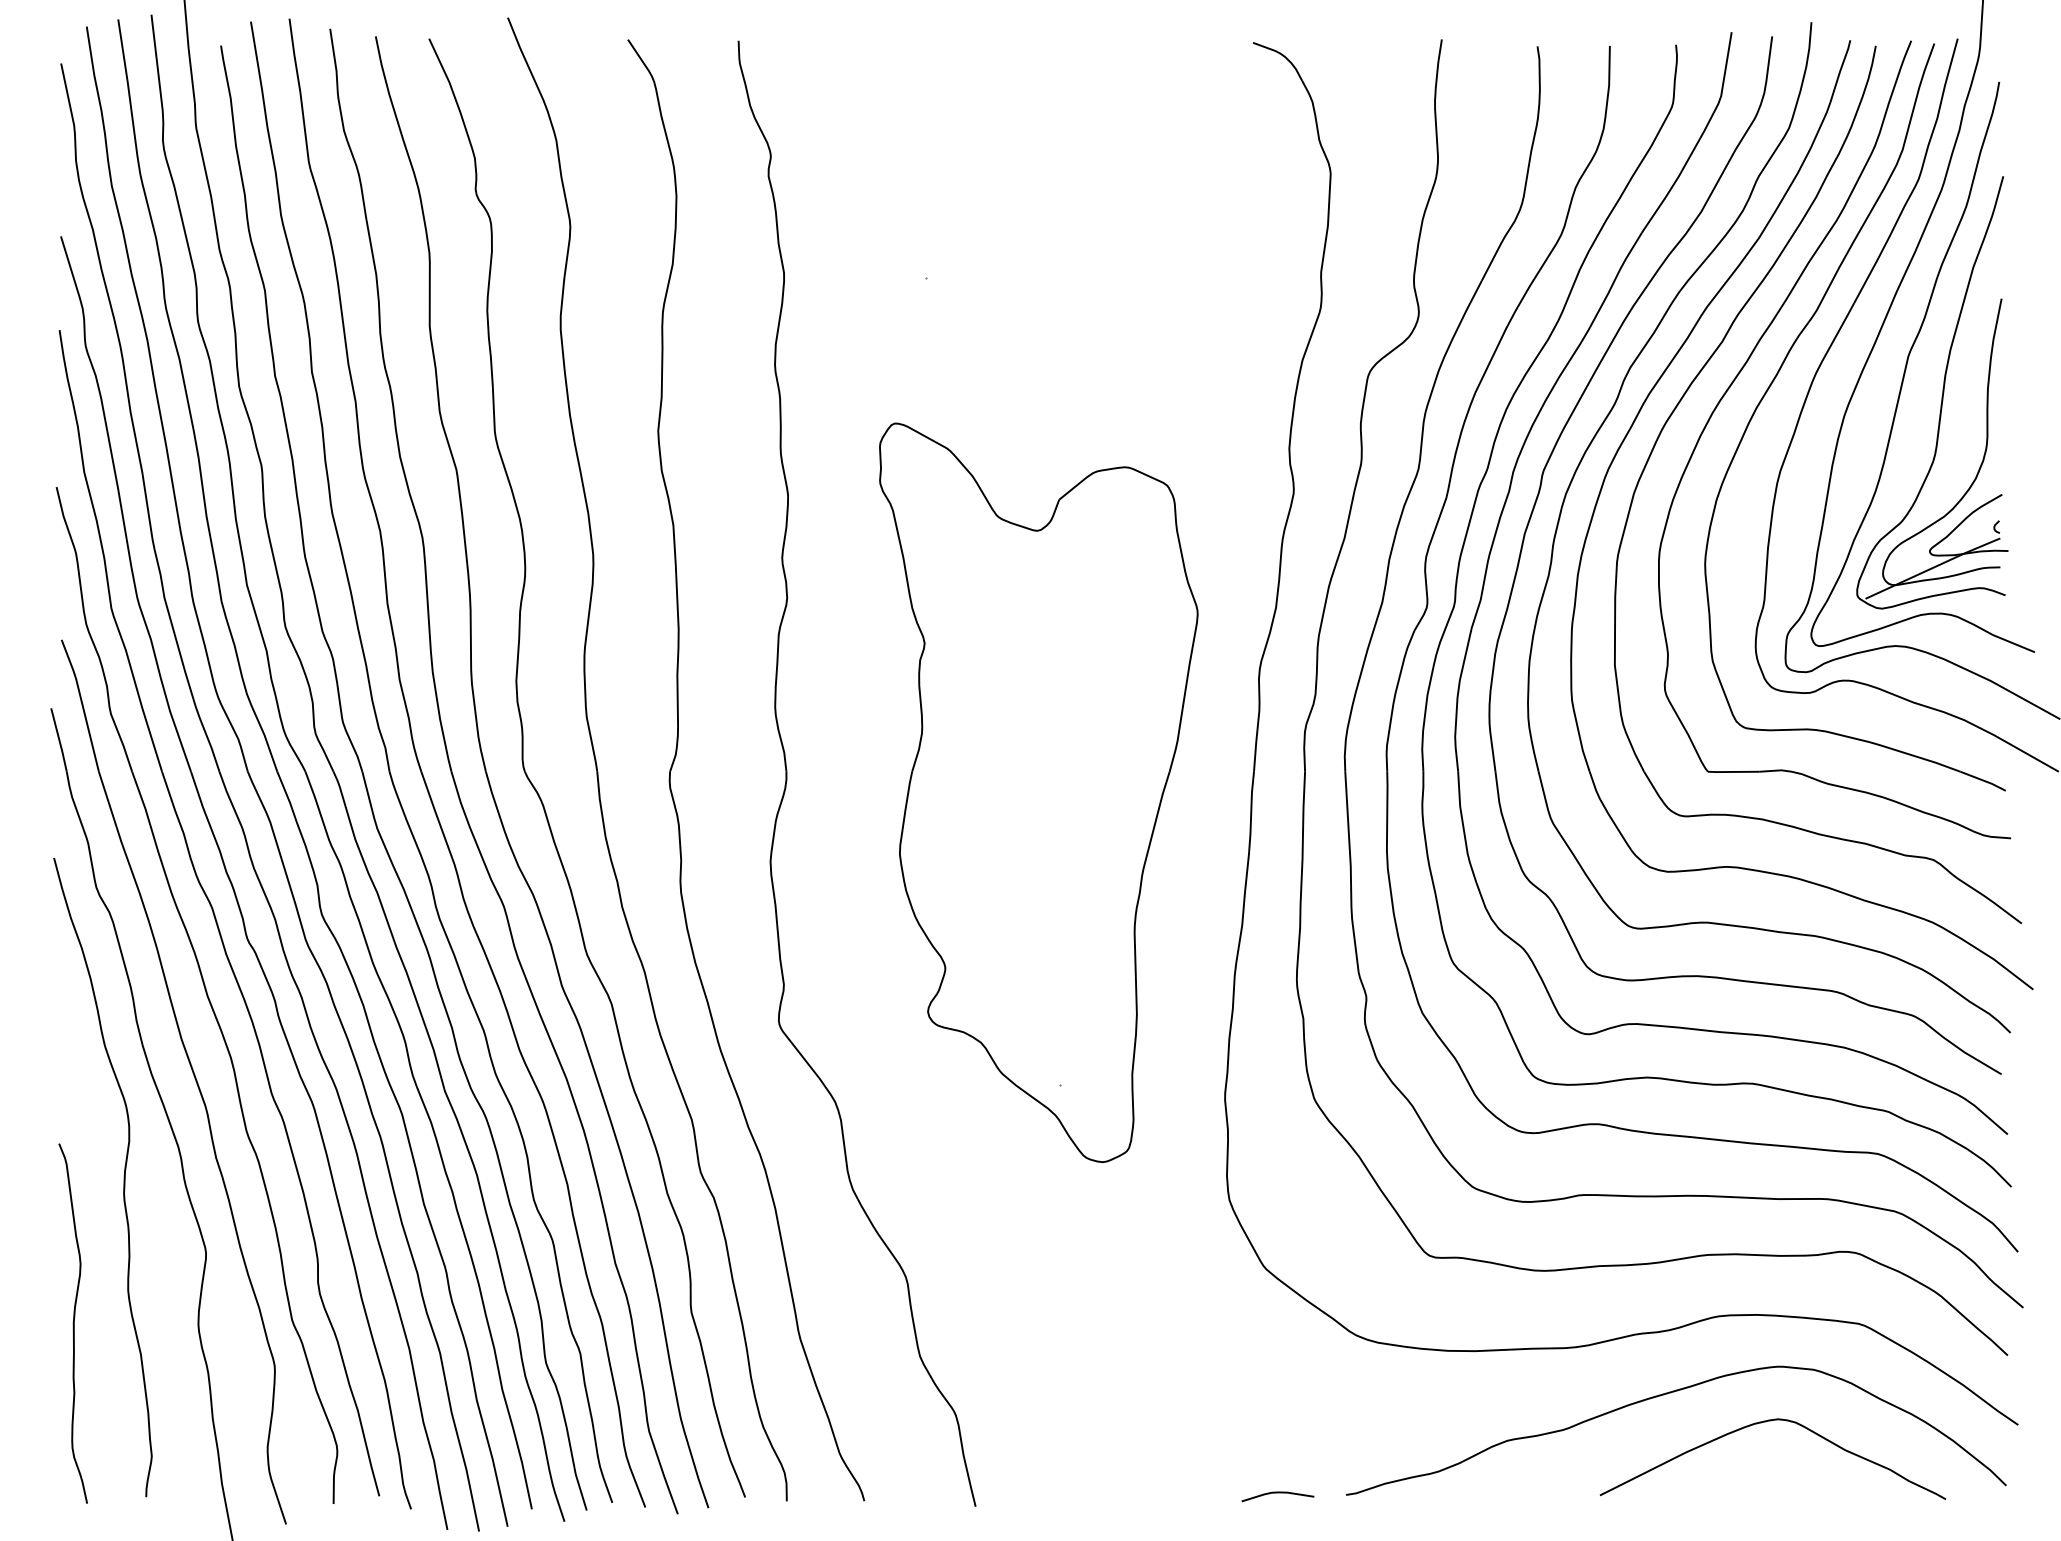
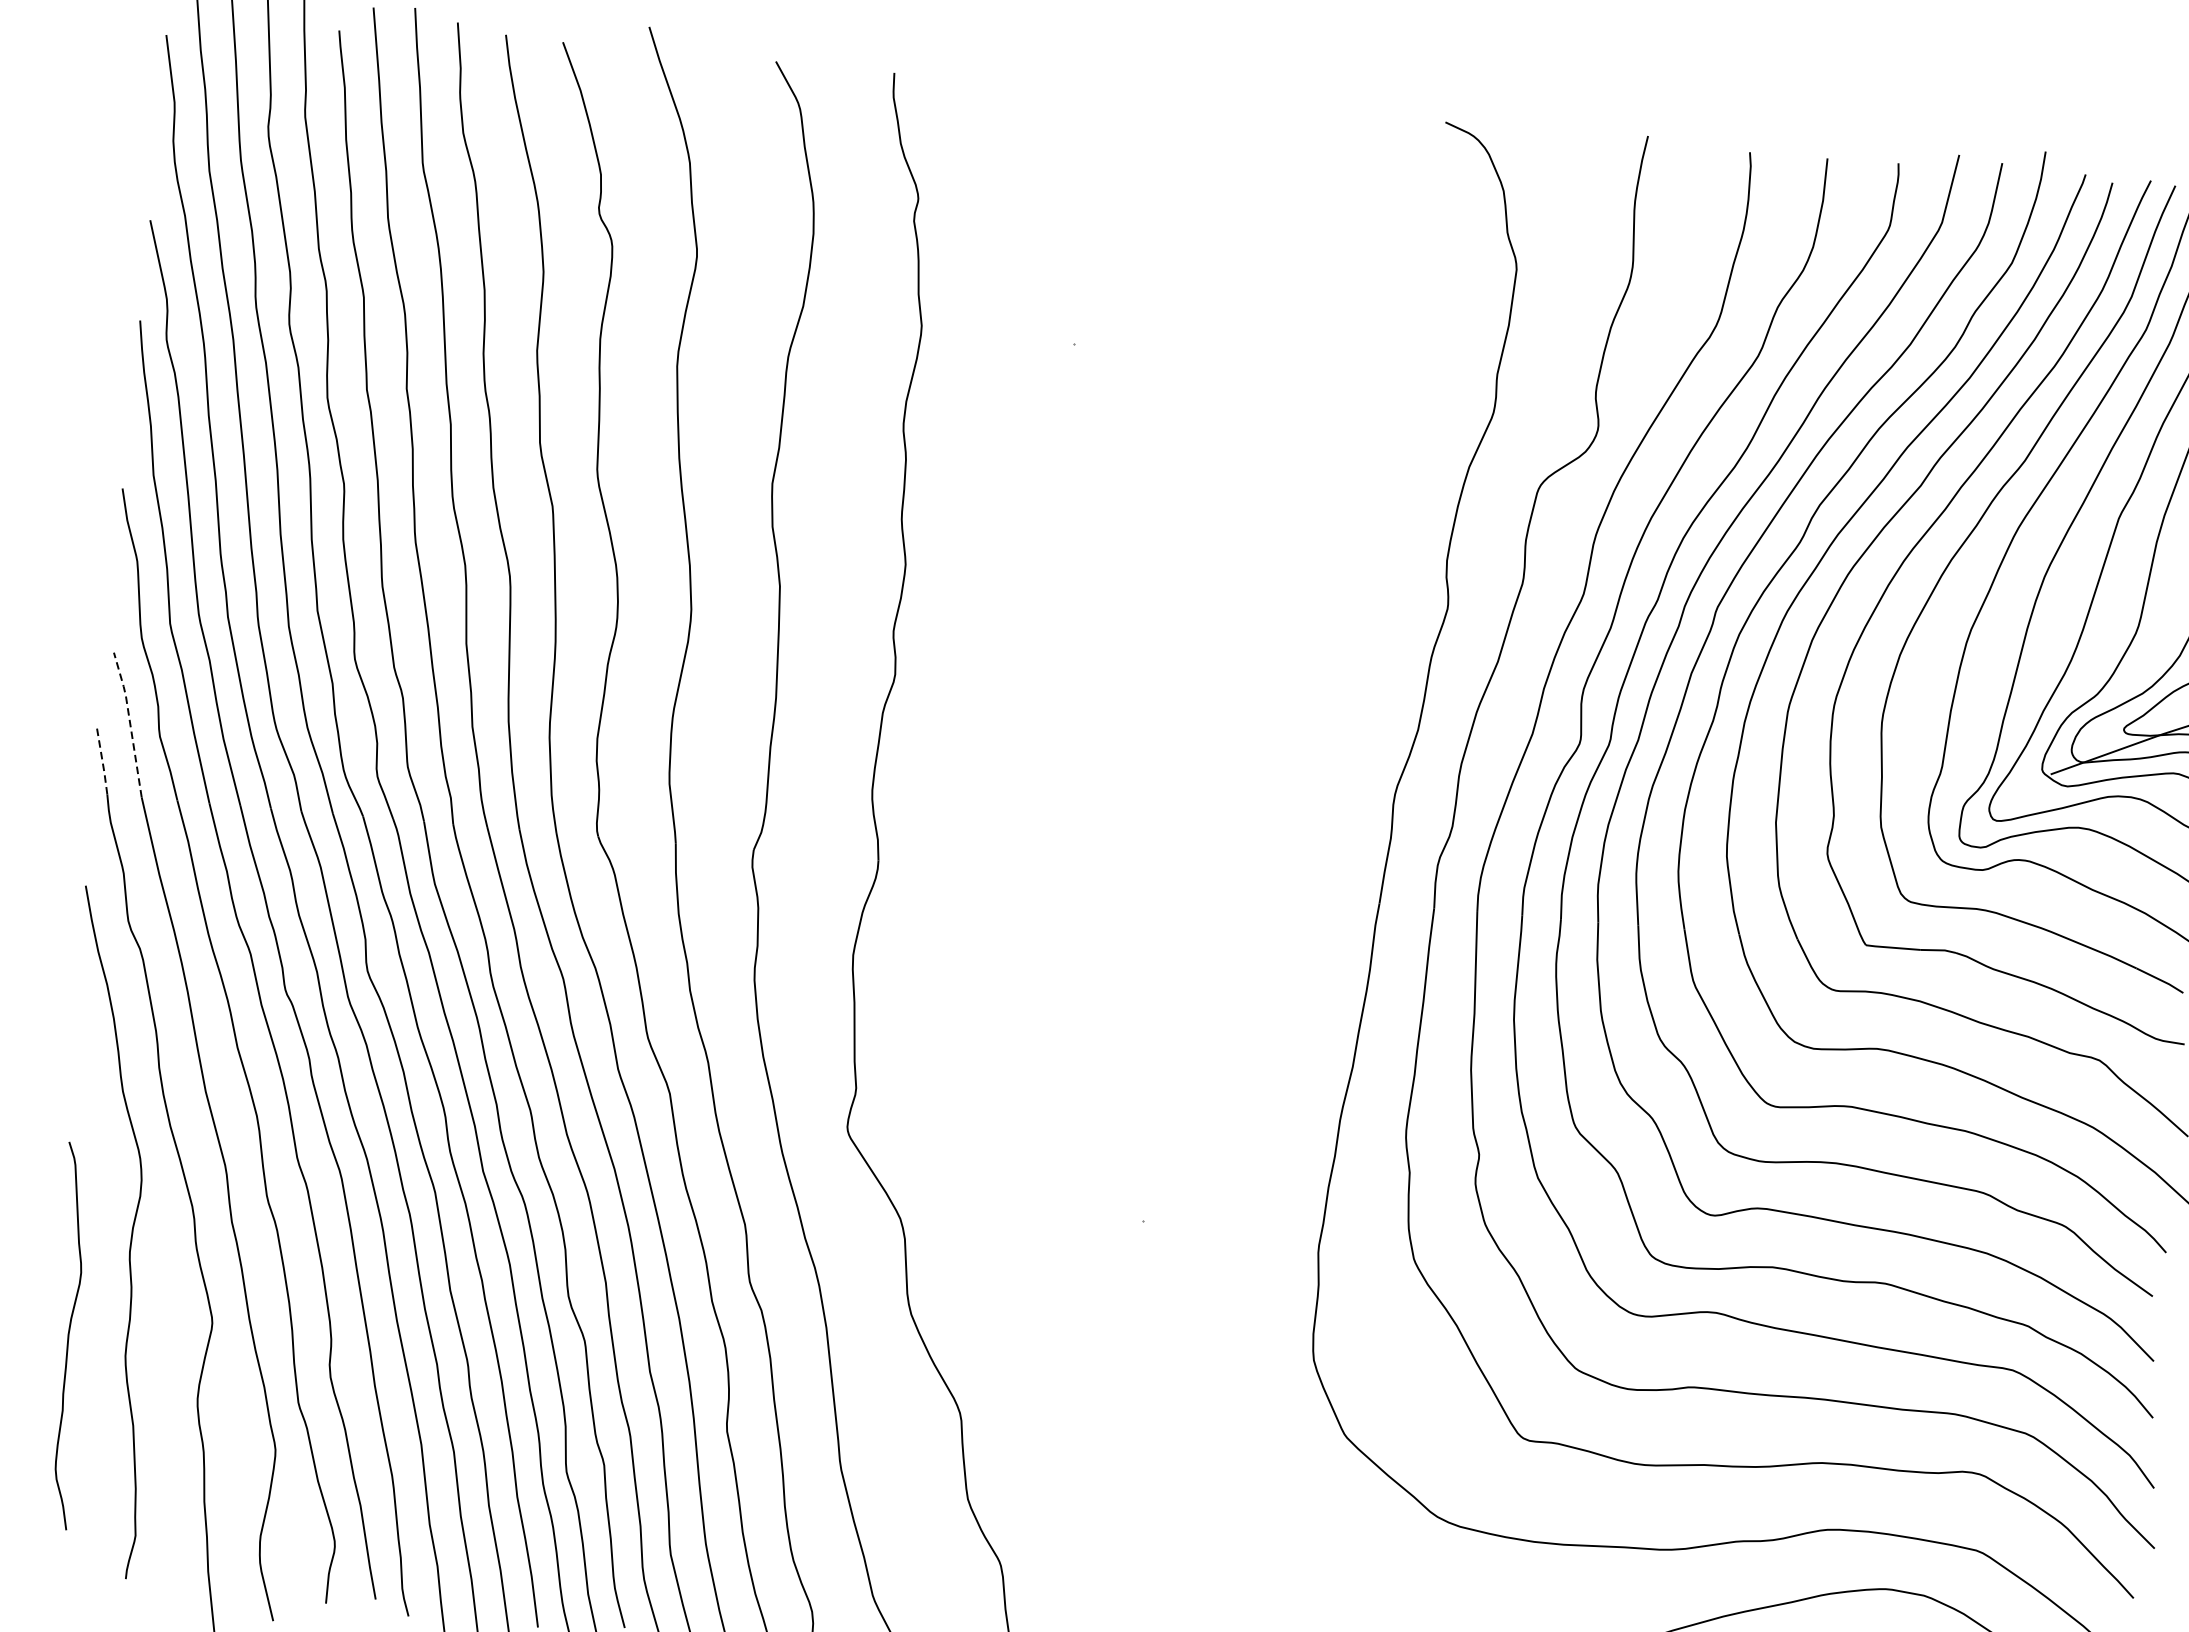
line: (82, 704) -> (130, 723), solid -> dashed
line: (59, 740) -> (102, 760), solid -> dashed
part: (1038, 792) -> (1146, 905), removed
curve: (72, 1323) -> (67, 1335), moved

